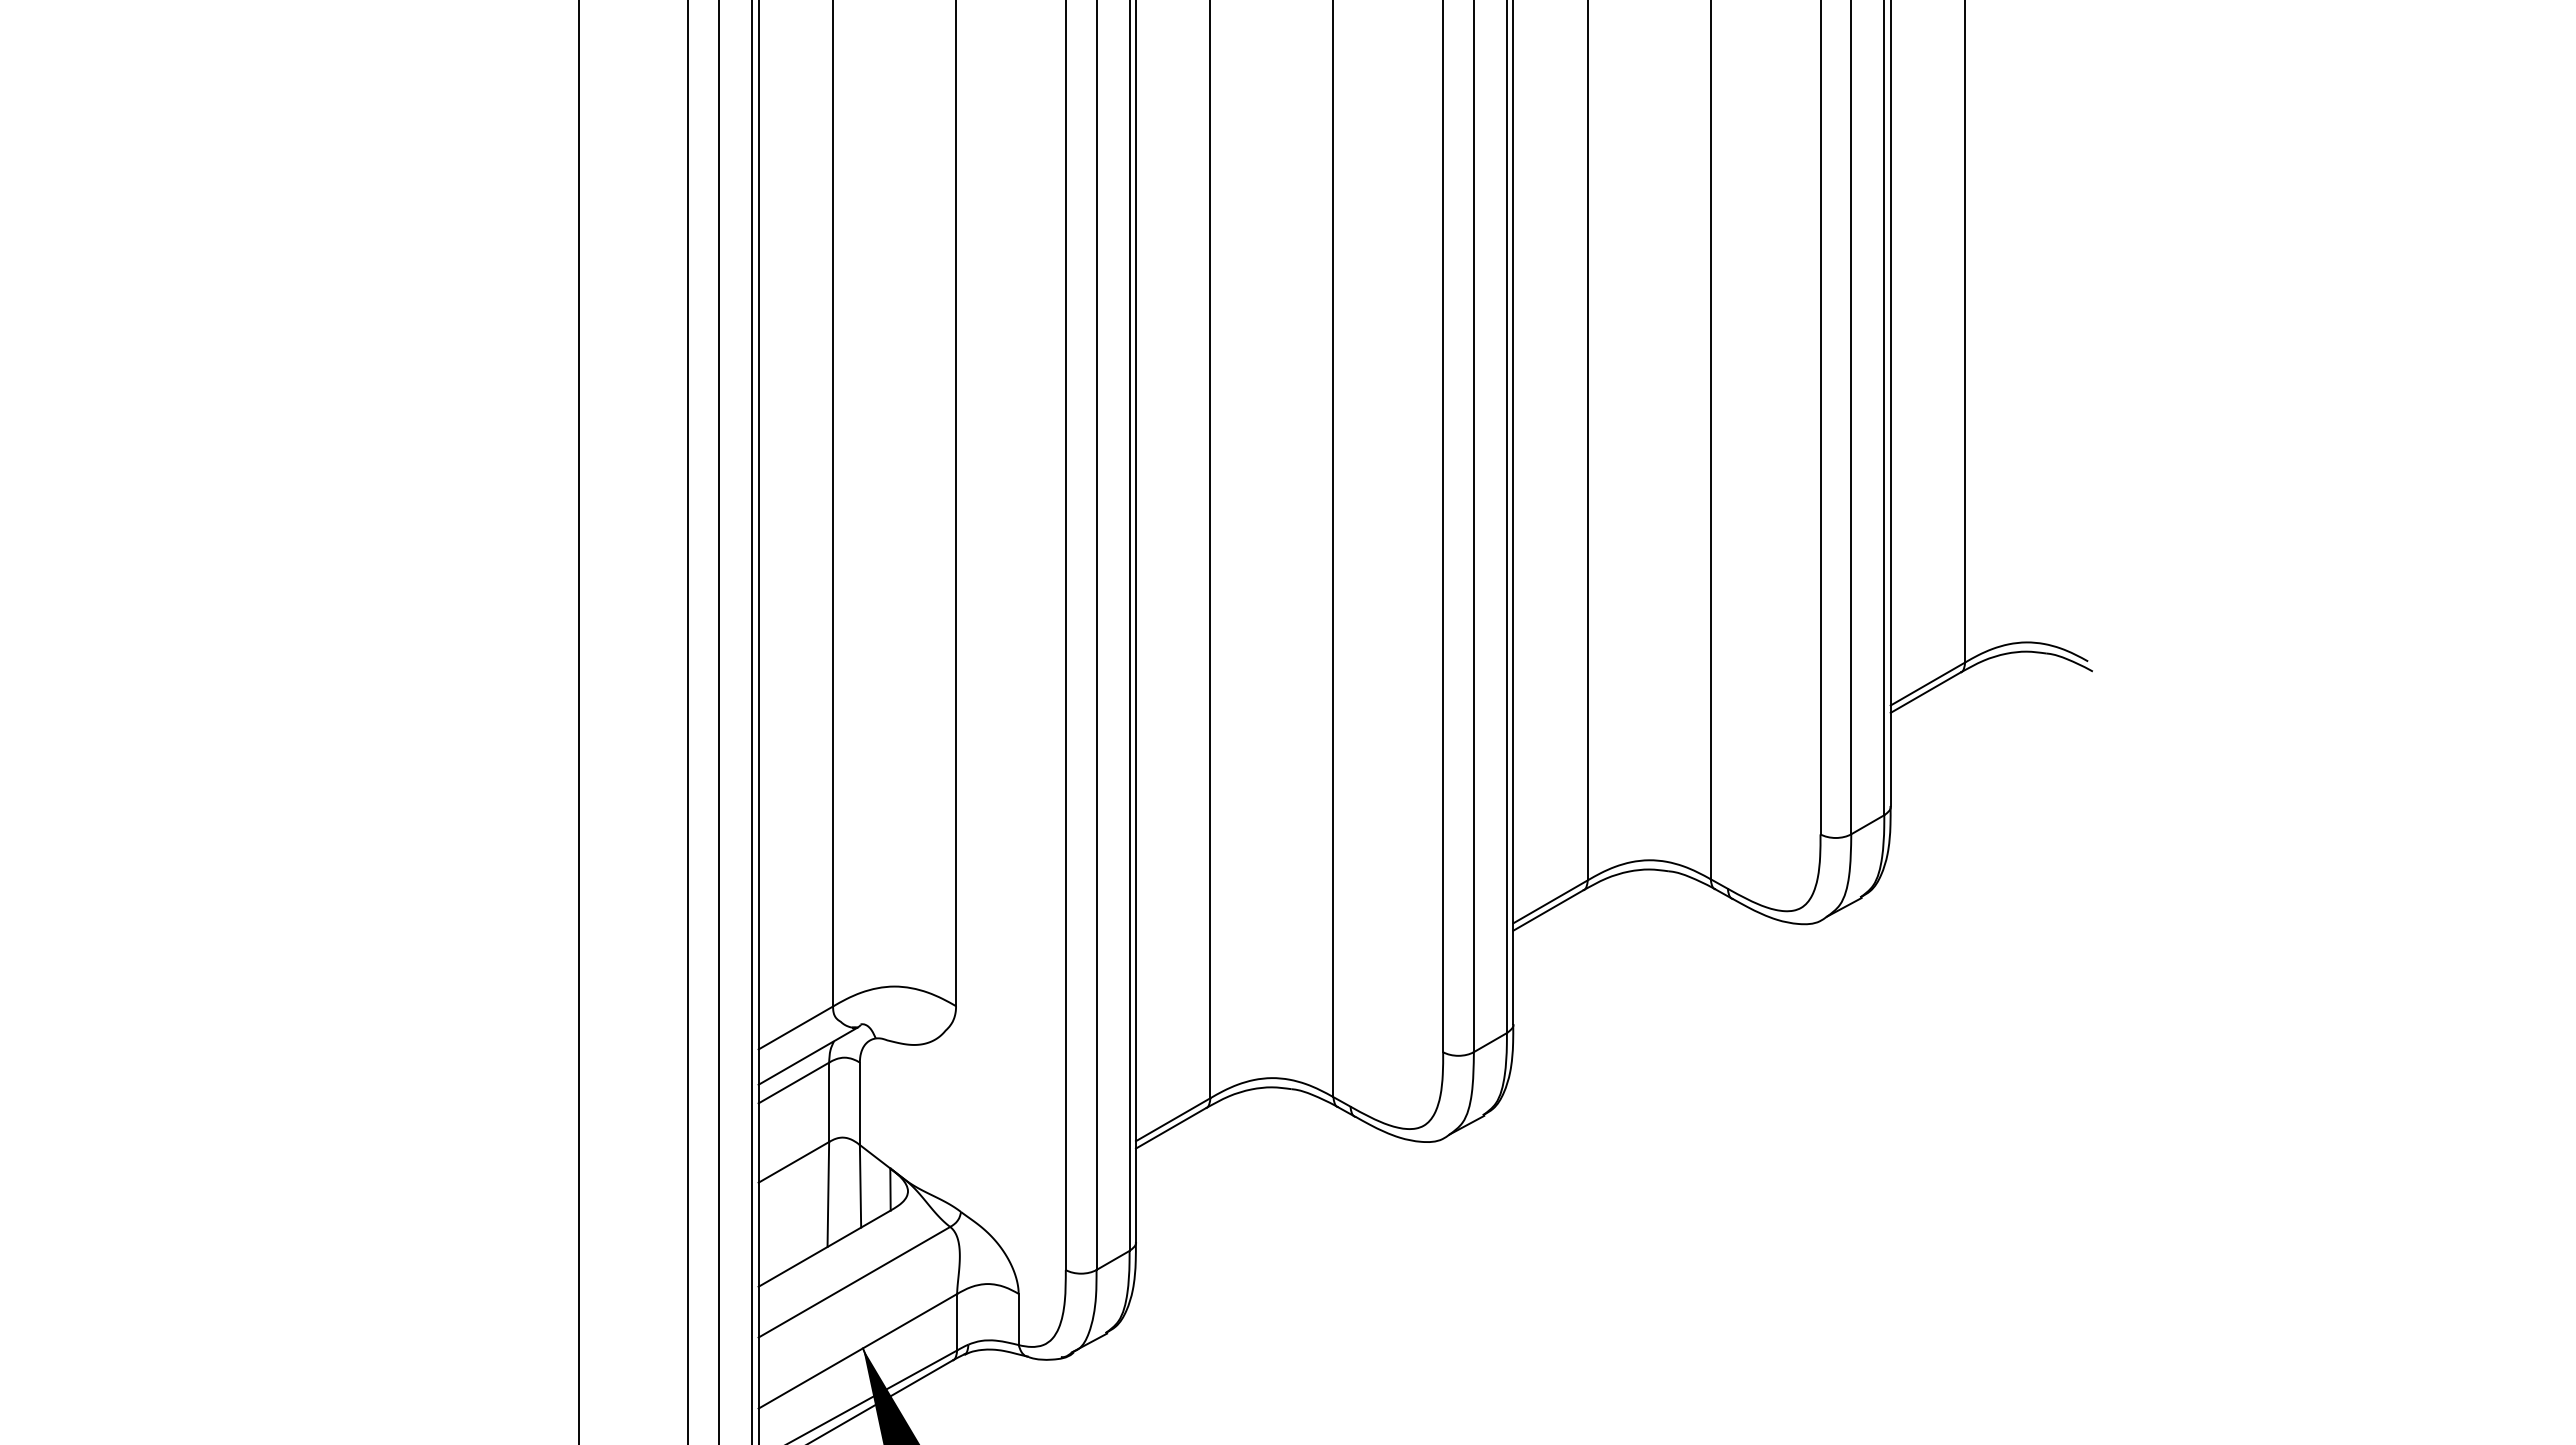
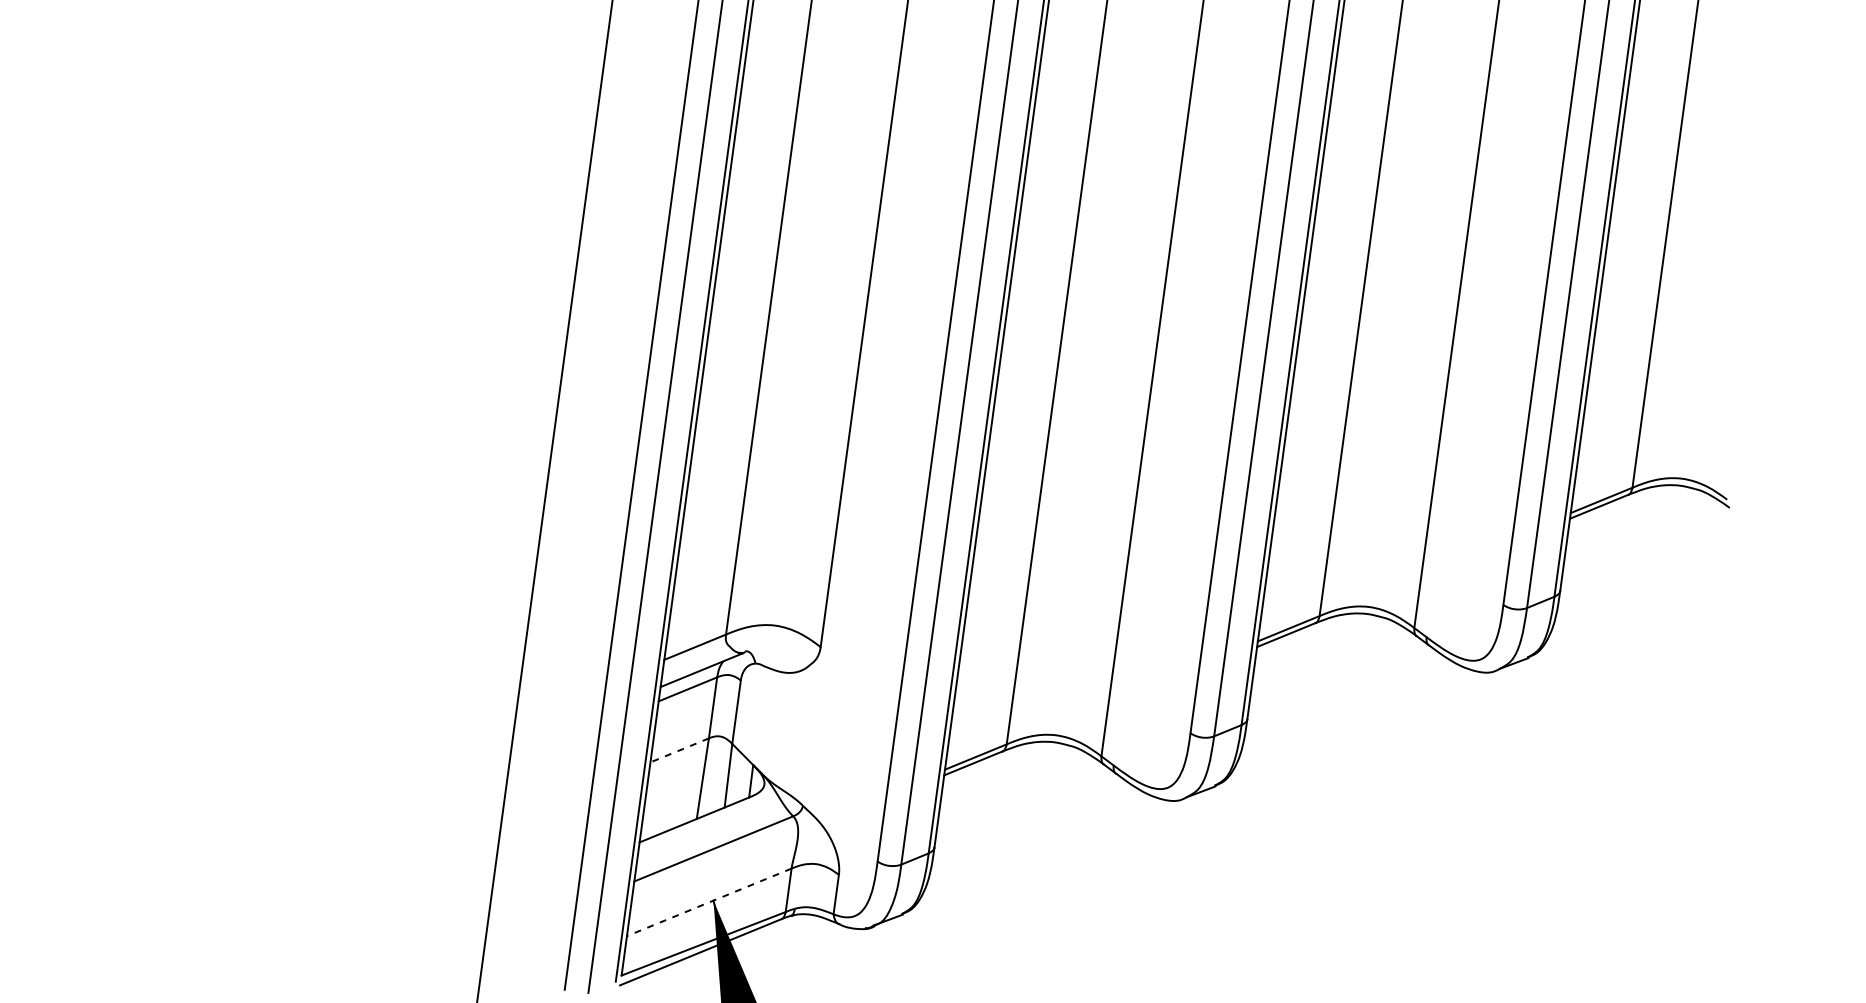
line: (793, 1162) -> (679, 750), solid -> dashed
line: (857, 1351) -> (708, 902), solid -> dashed

